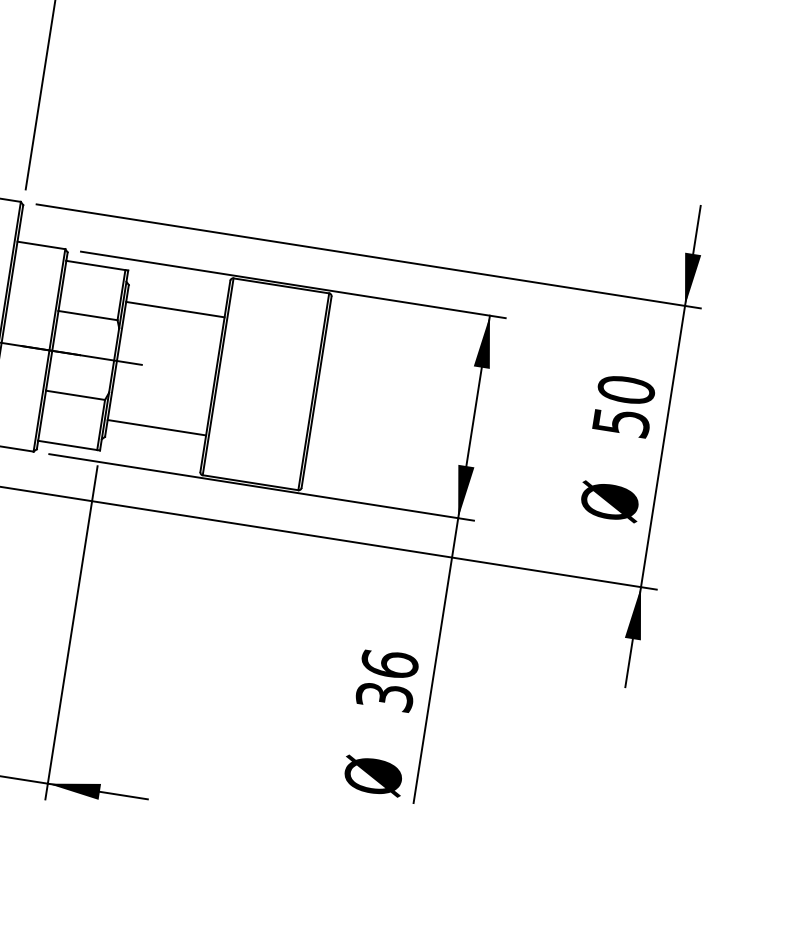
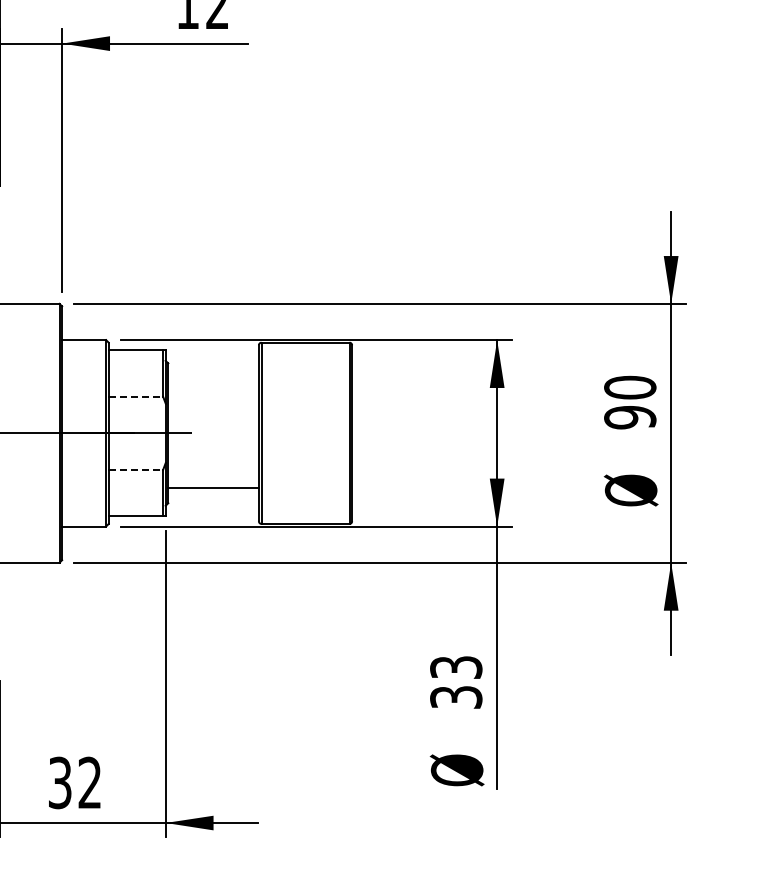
line: (175, 309) -> (213, 378), removed
line: (88, 315) -> (136, 396), solid -> dashed
line: (76, 395) -> (136, 470), solid -> dashed
text: (621, 422) -> (630, 417), 50 -> 90
text: (390, 664) -> (456, 667), 36 -> 33

